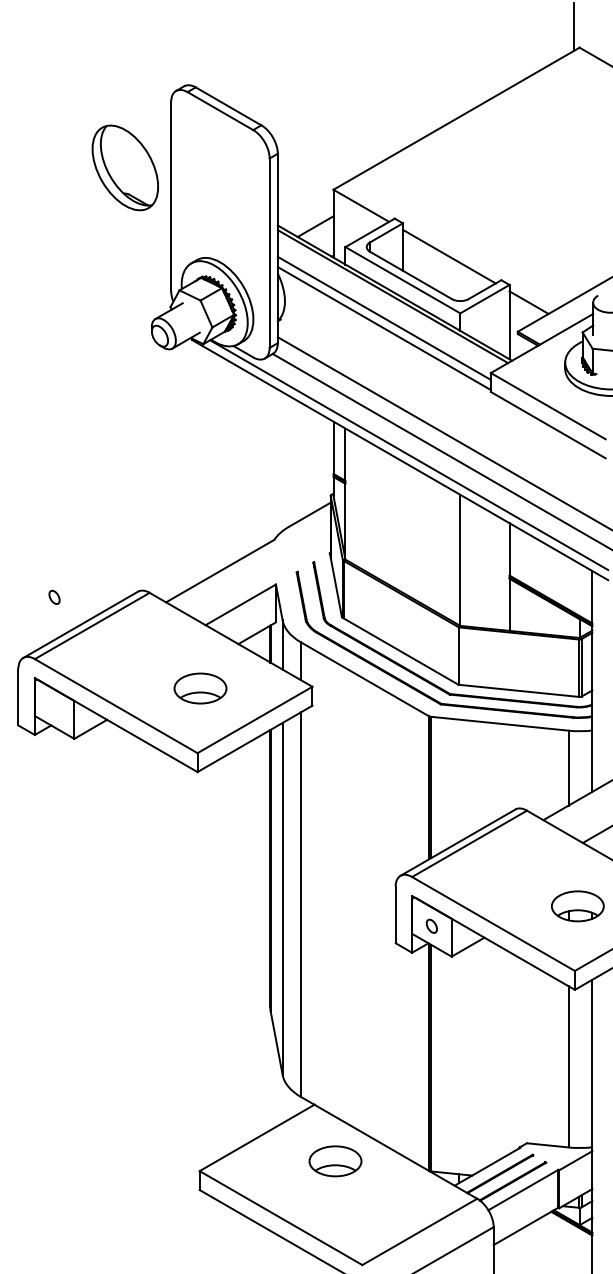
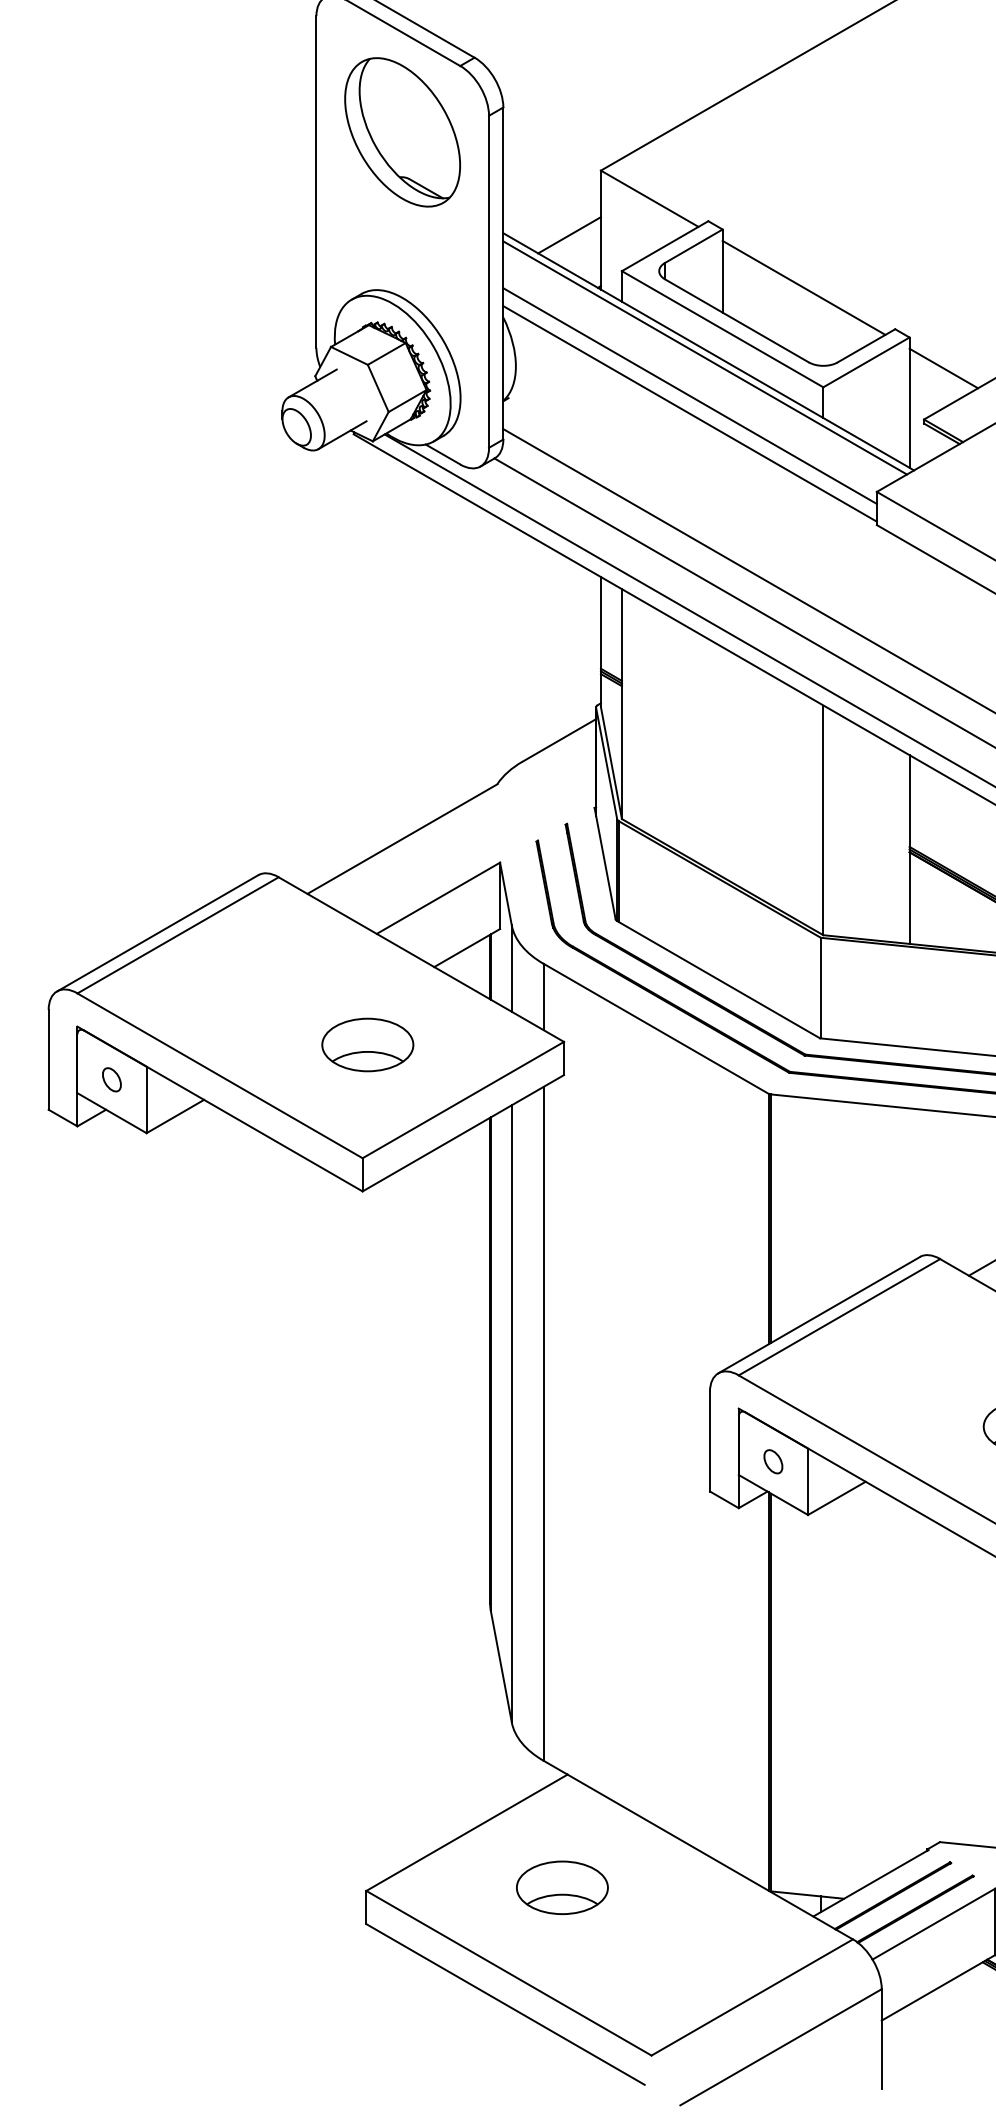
part: (124, 167) -> (401, 131), moved
part: (54, 596) -> (111, 1078), moved
part: (335, 1161) -> (562, 1888), moved

